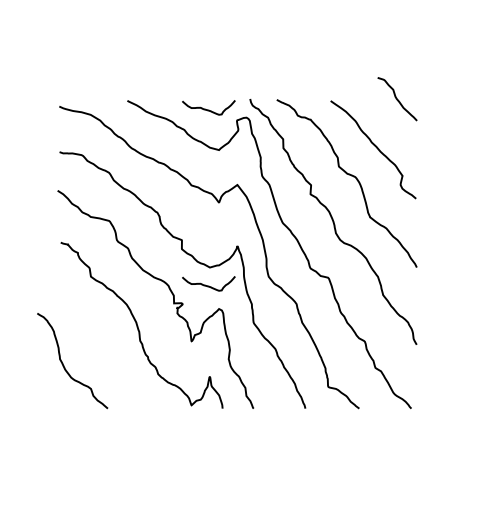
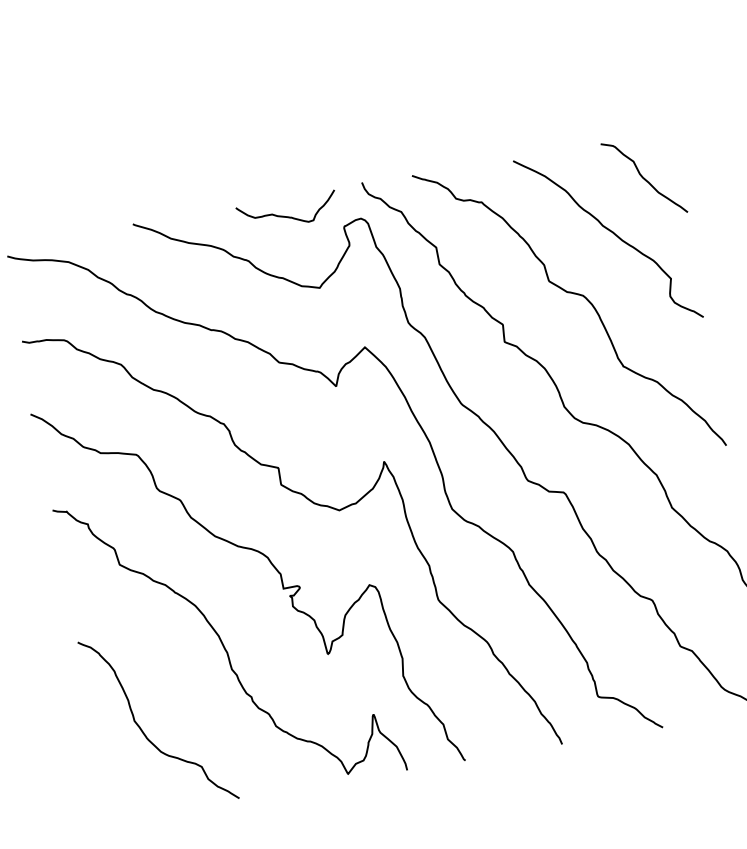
curve: (397, 99) -> (644, 178), moved
curve: (208, 285) -> (342, 544), removed
curve: (64, 365) -> (144, 731), moved

